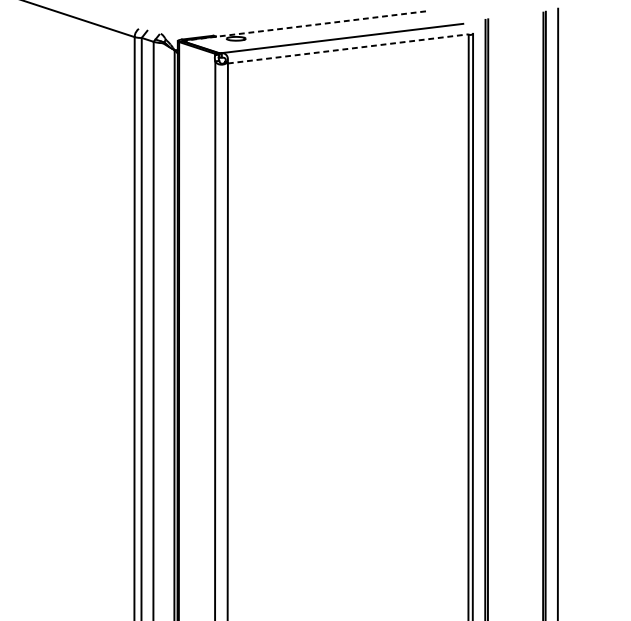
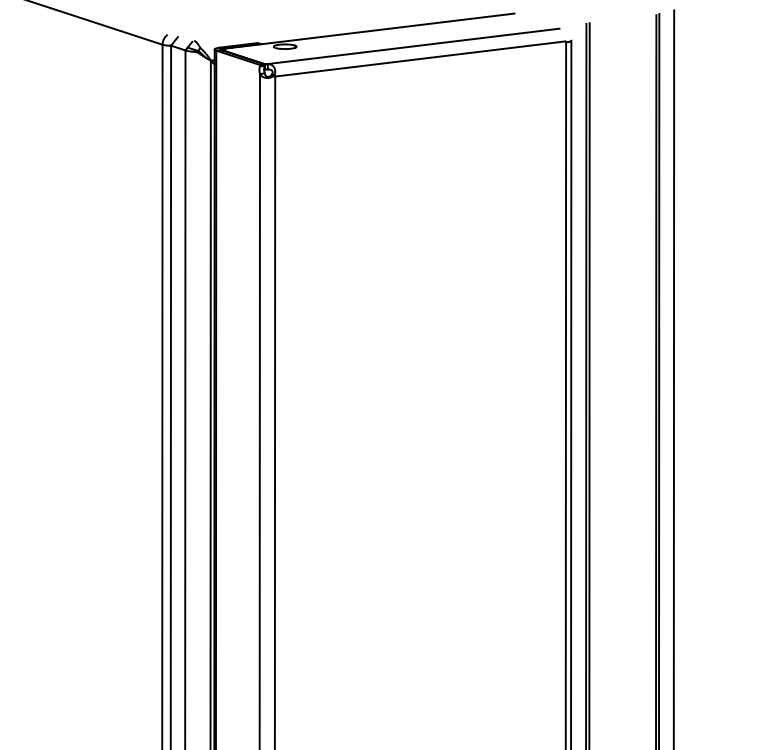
line: (305, 26) -> (369, 31), dashed -> solid
line: (348, 48) -> (420, 58), dashed -> solid

